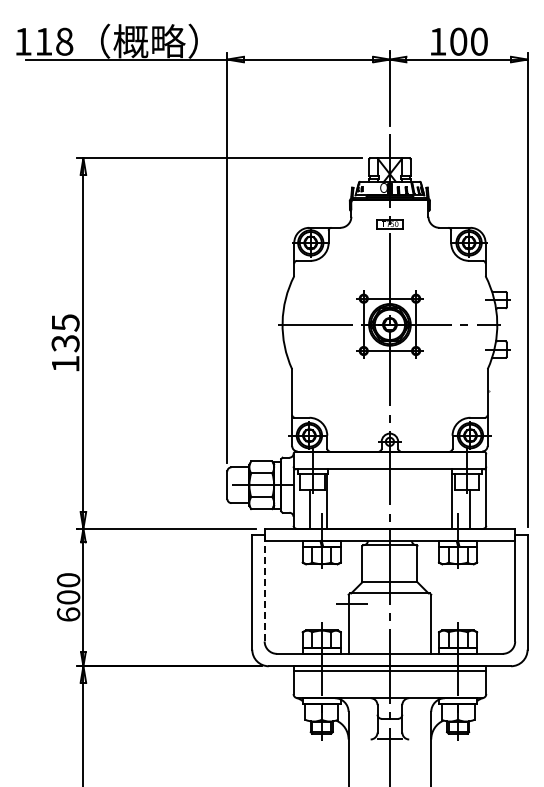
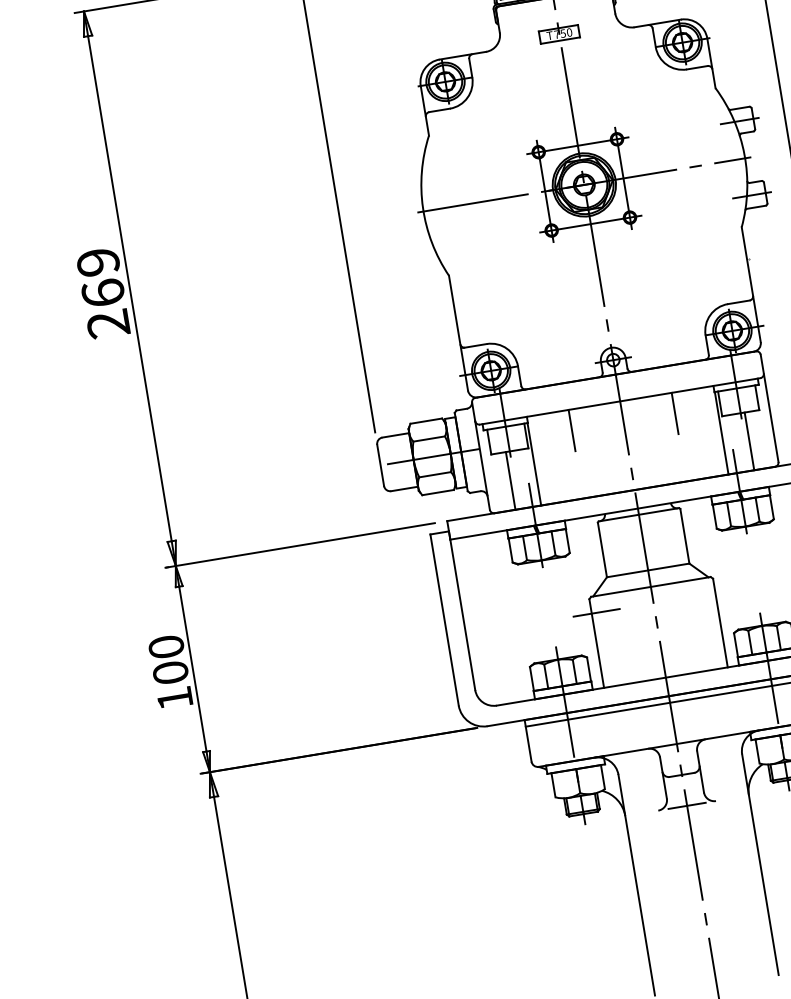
text: (65, 343) -> (103, 293), 135 -> 269
line: (355, 482) -> (571, 429), added
line: (424, 482) -> (675, 412), added
line: (264, 588) -> (461, 610), dashed -> solid
text: (68, 614) -> (174, 698), 600 -> 100

